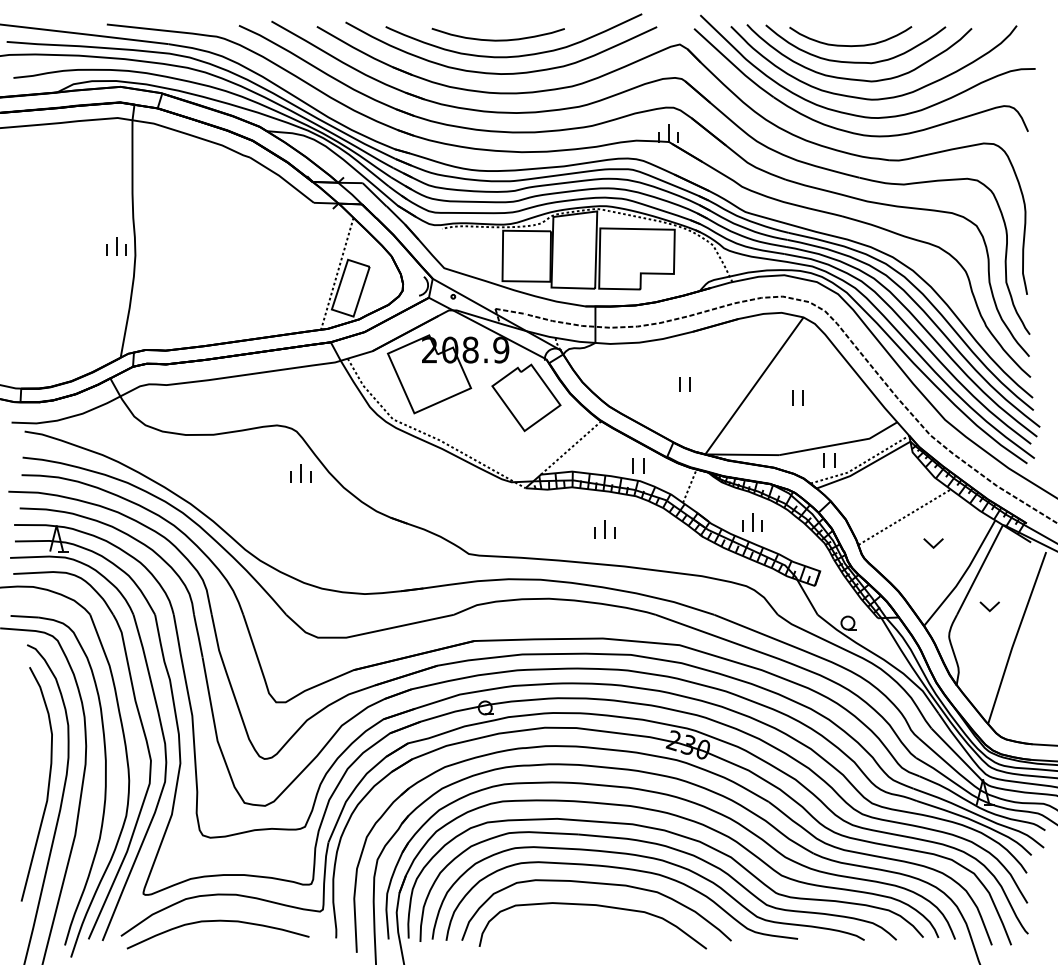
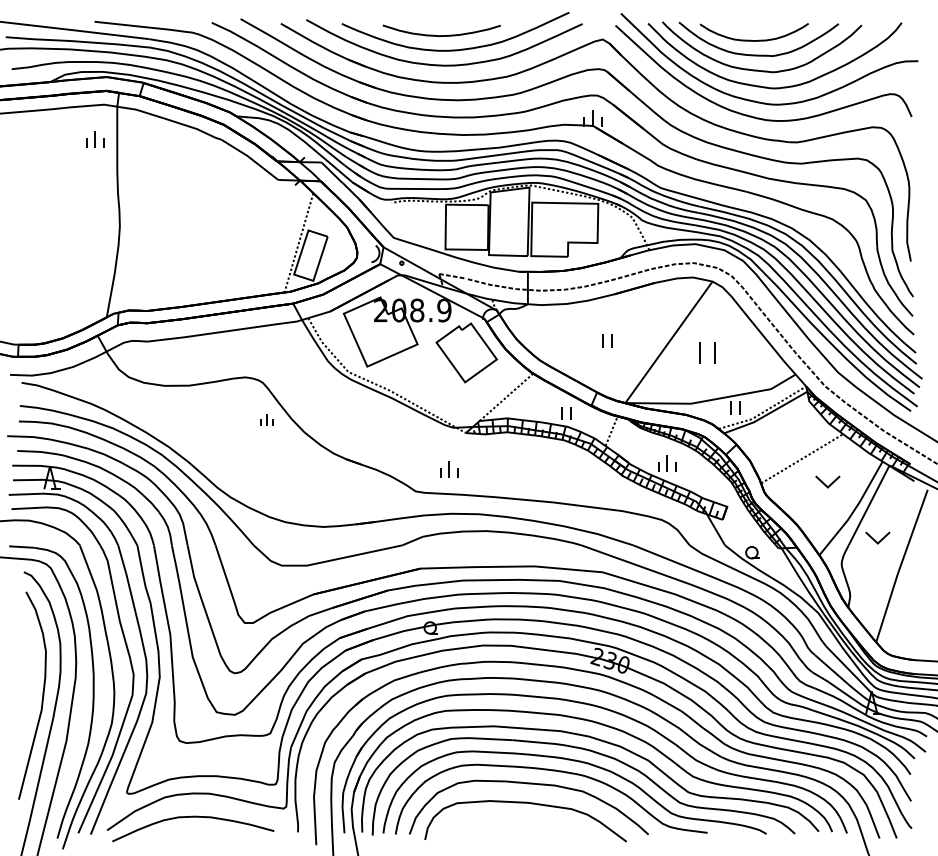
part: (116, 246) -> (95, 139), moved
part: (797, 397) -> (707, 352), size x1.6
part: (300, 473) -> (266, 420), size x0.7
part: (604, 529) -> (449, 469), moved
part: (933, 543) -> (827, 482), size x1.4
part: (989, 606) -> (877, 537), size x1.4

